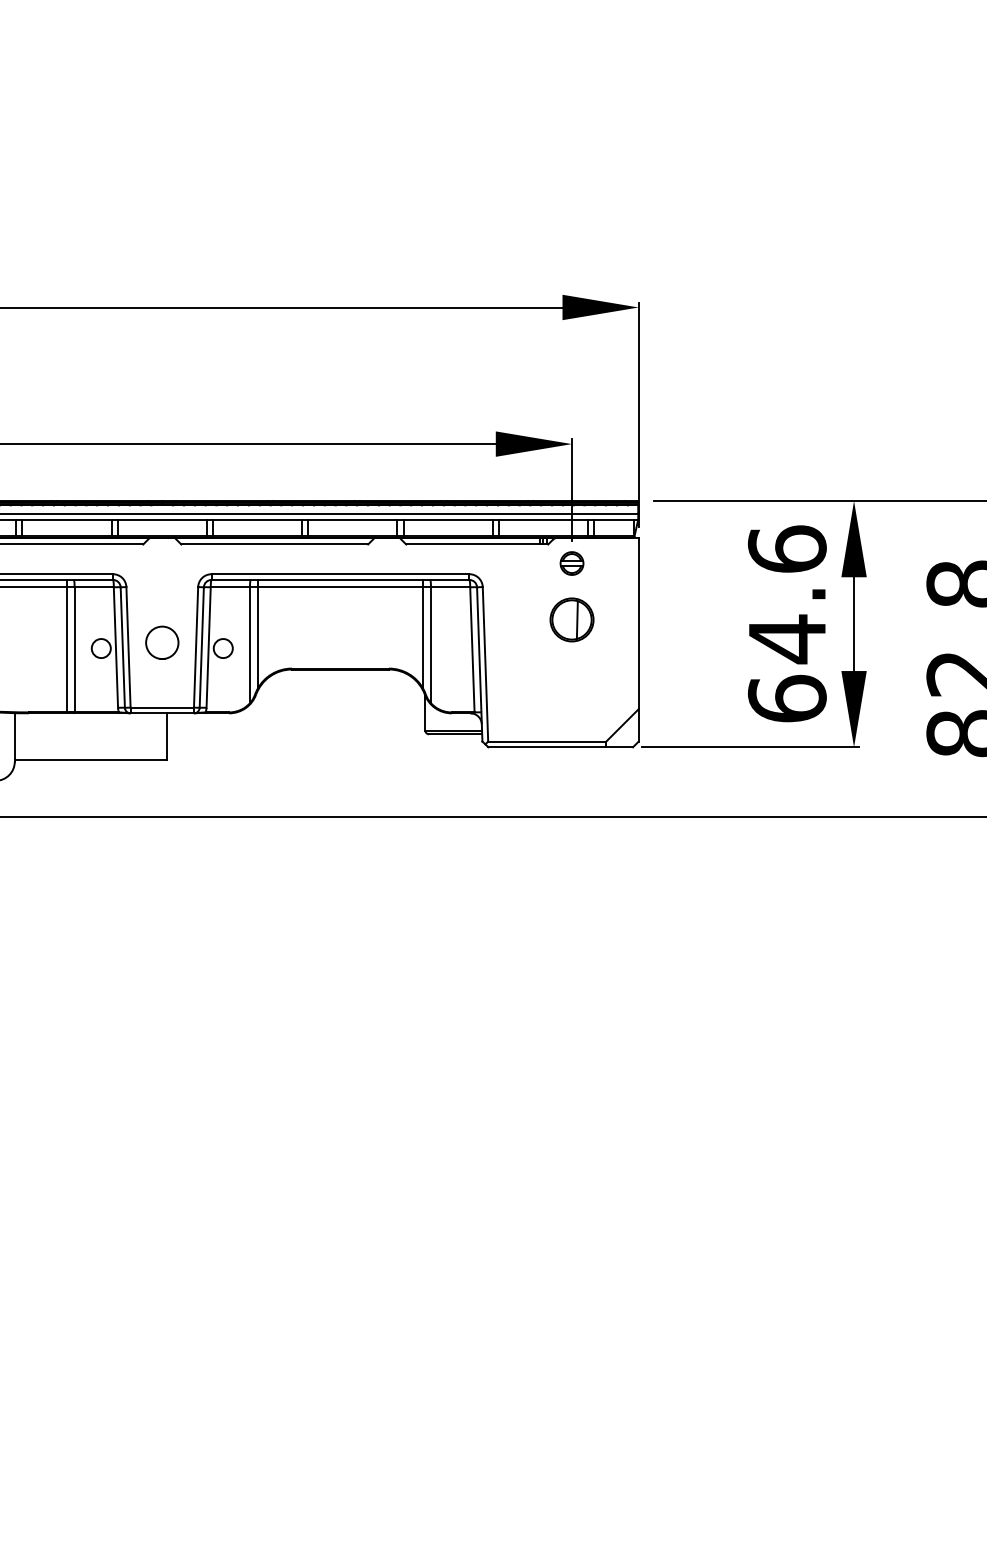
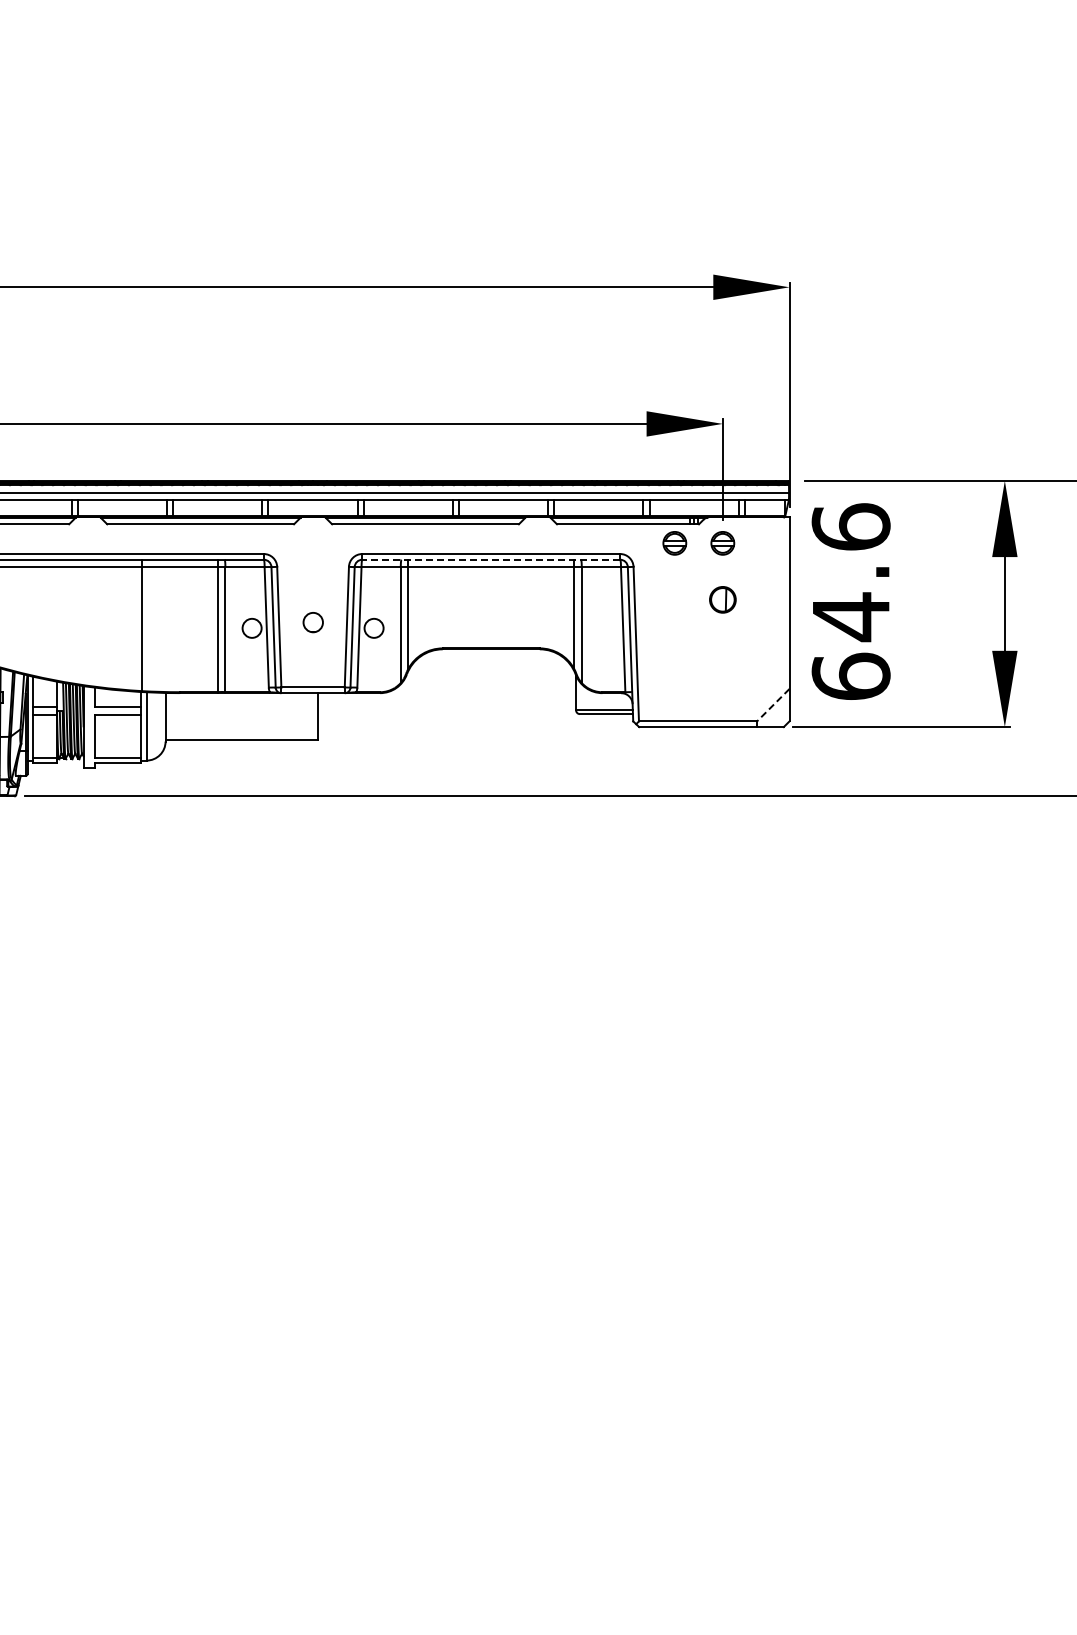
part: (523, 563) -> (674, 543), added
line: (340, 579) -> (491, 559), solid -> dashed
part: (571, 619) -> (722, 599), size x0.6
text: (786, 623) -> (850, 601), moved
circle: (162, 642) -> (313, 622), size x0.6
line: (622, 725) -> (773, 705), solid -> dashed

